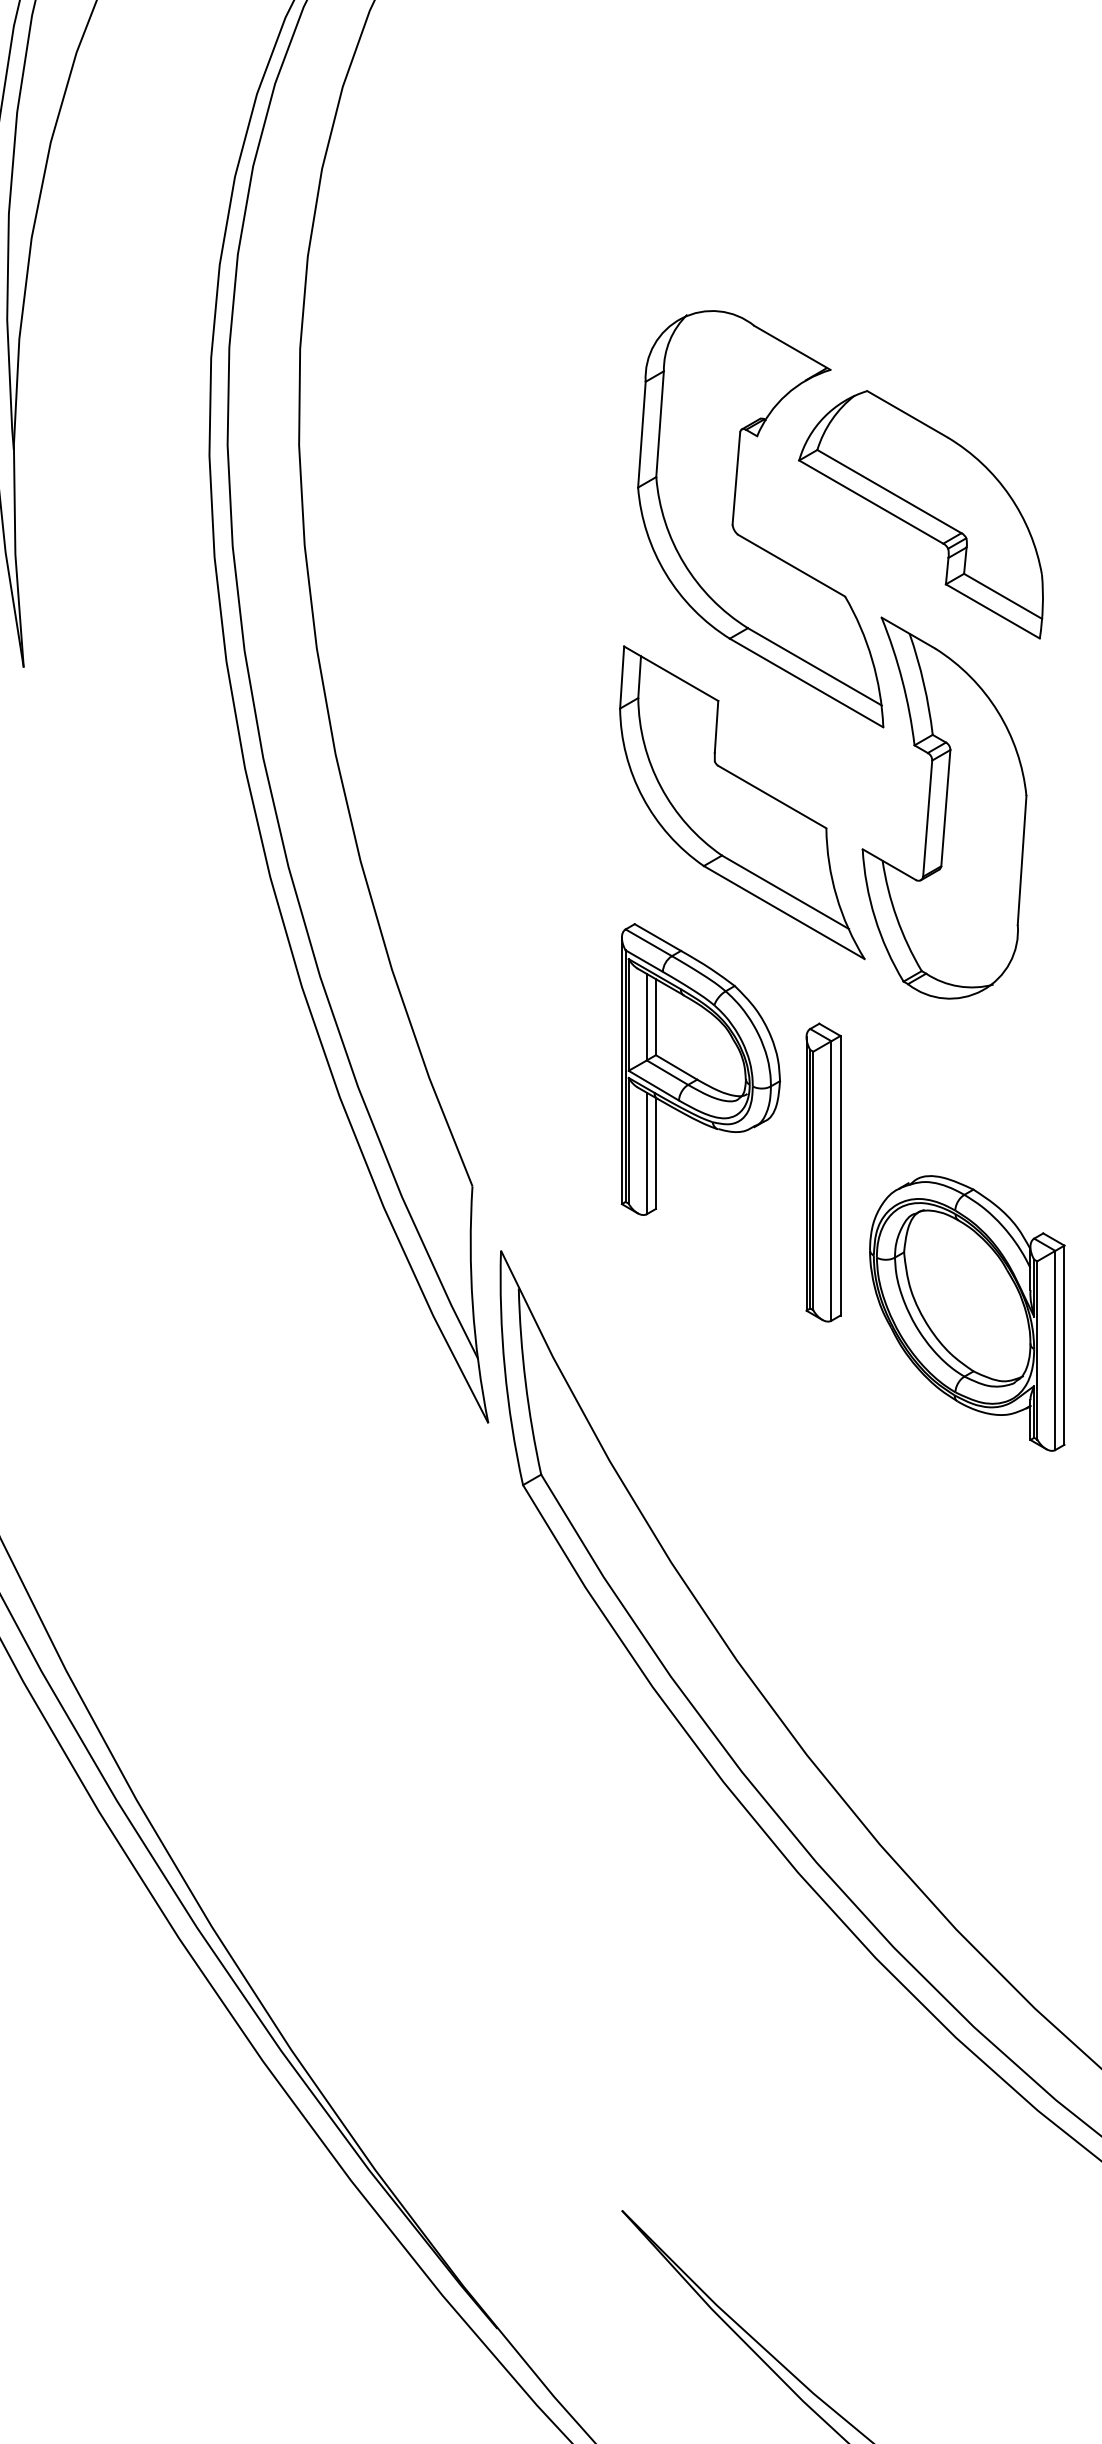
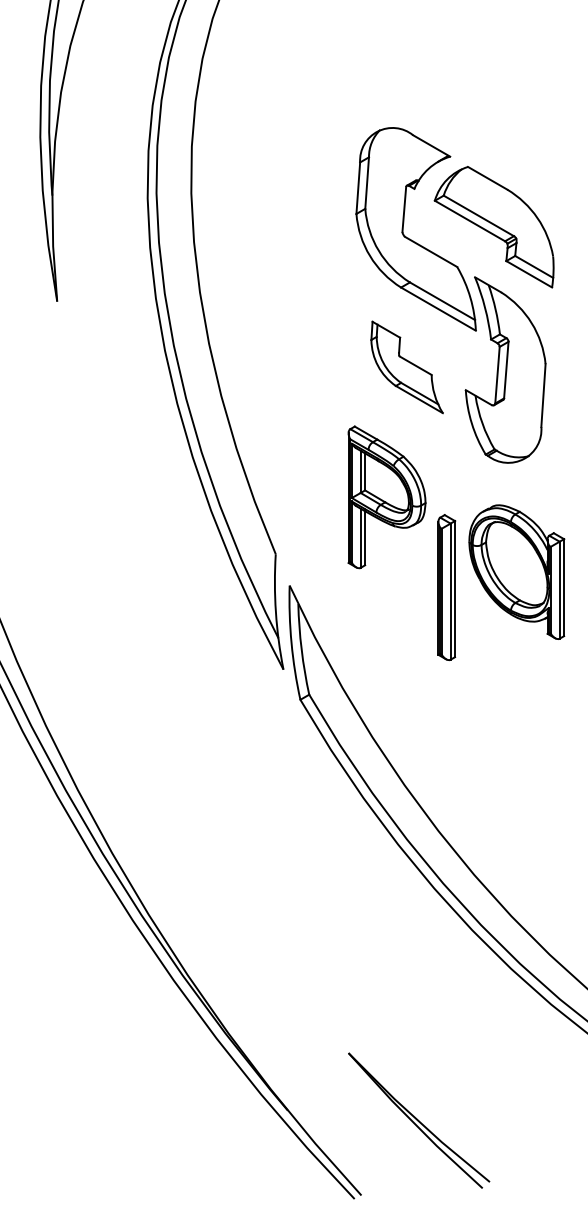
part: (740, 802) -> (406, 367), size x0.6
part: (823, 1172) -> (446, 587), moved
part: (966, 1312) -> (516, 571), moved

